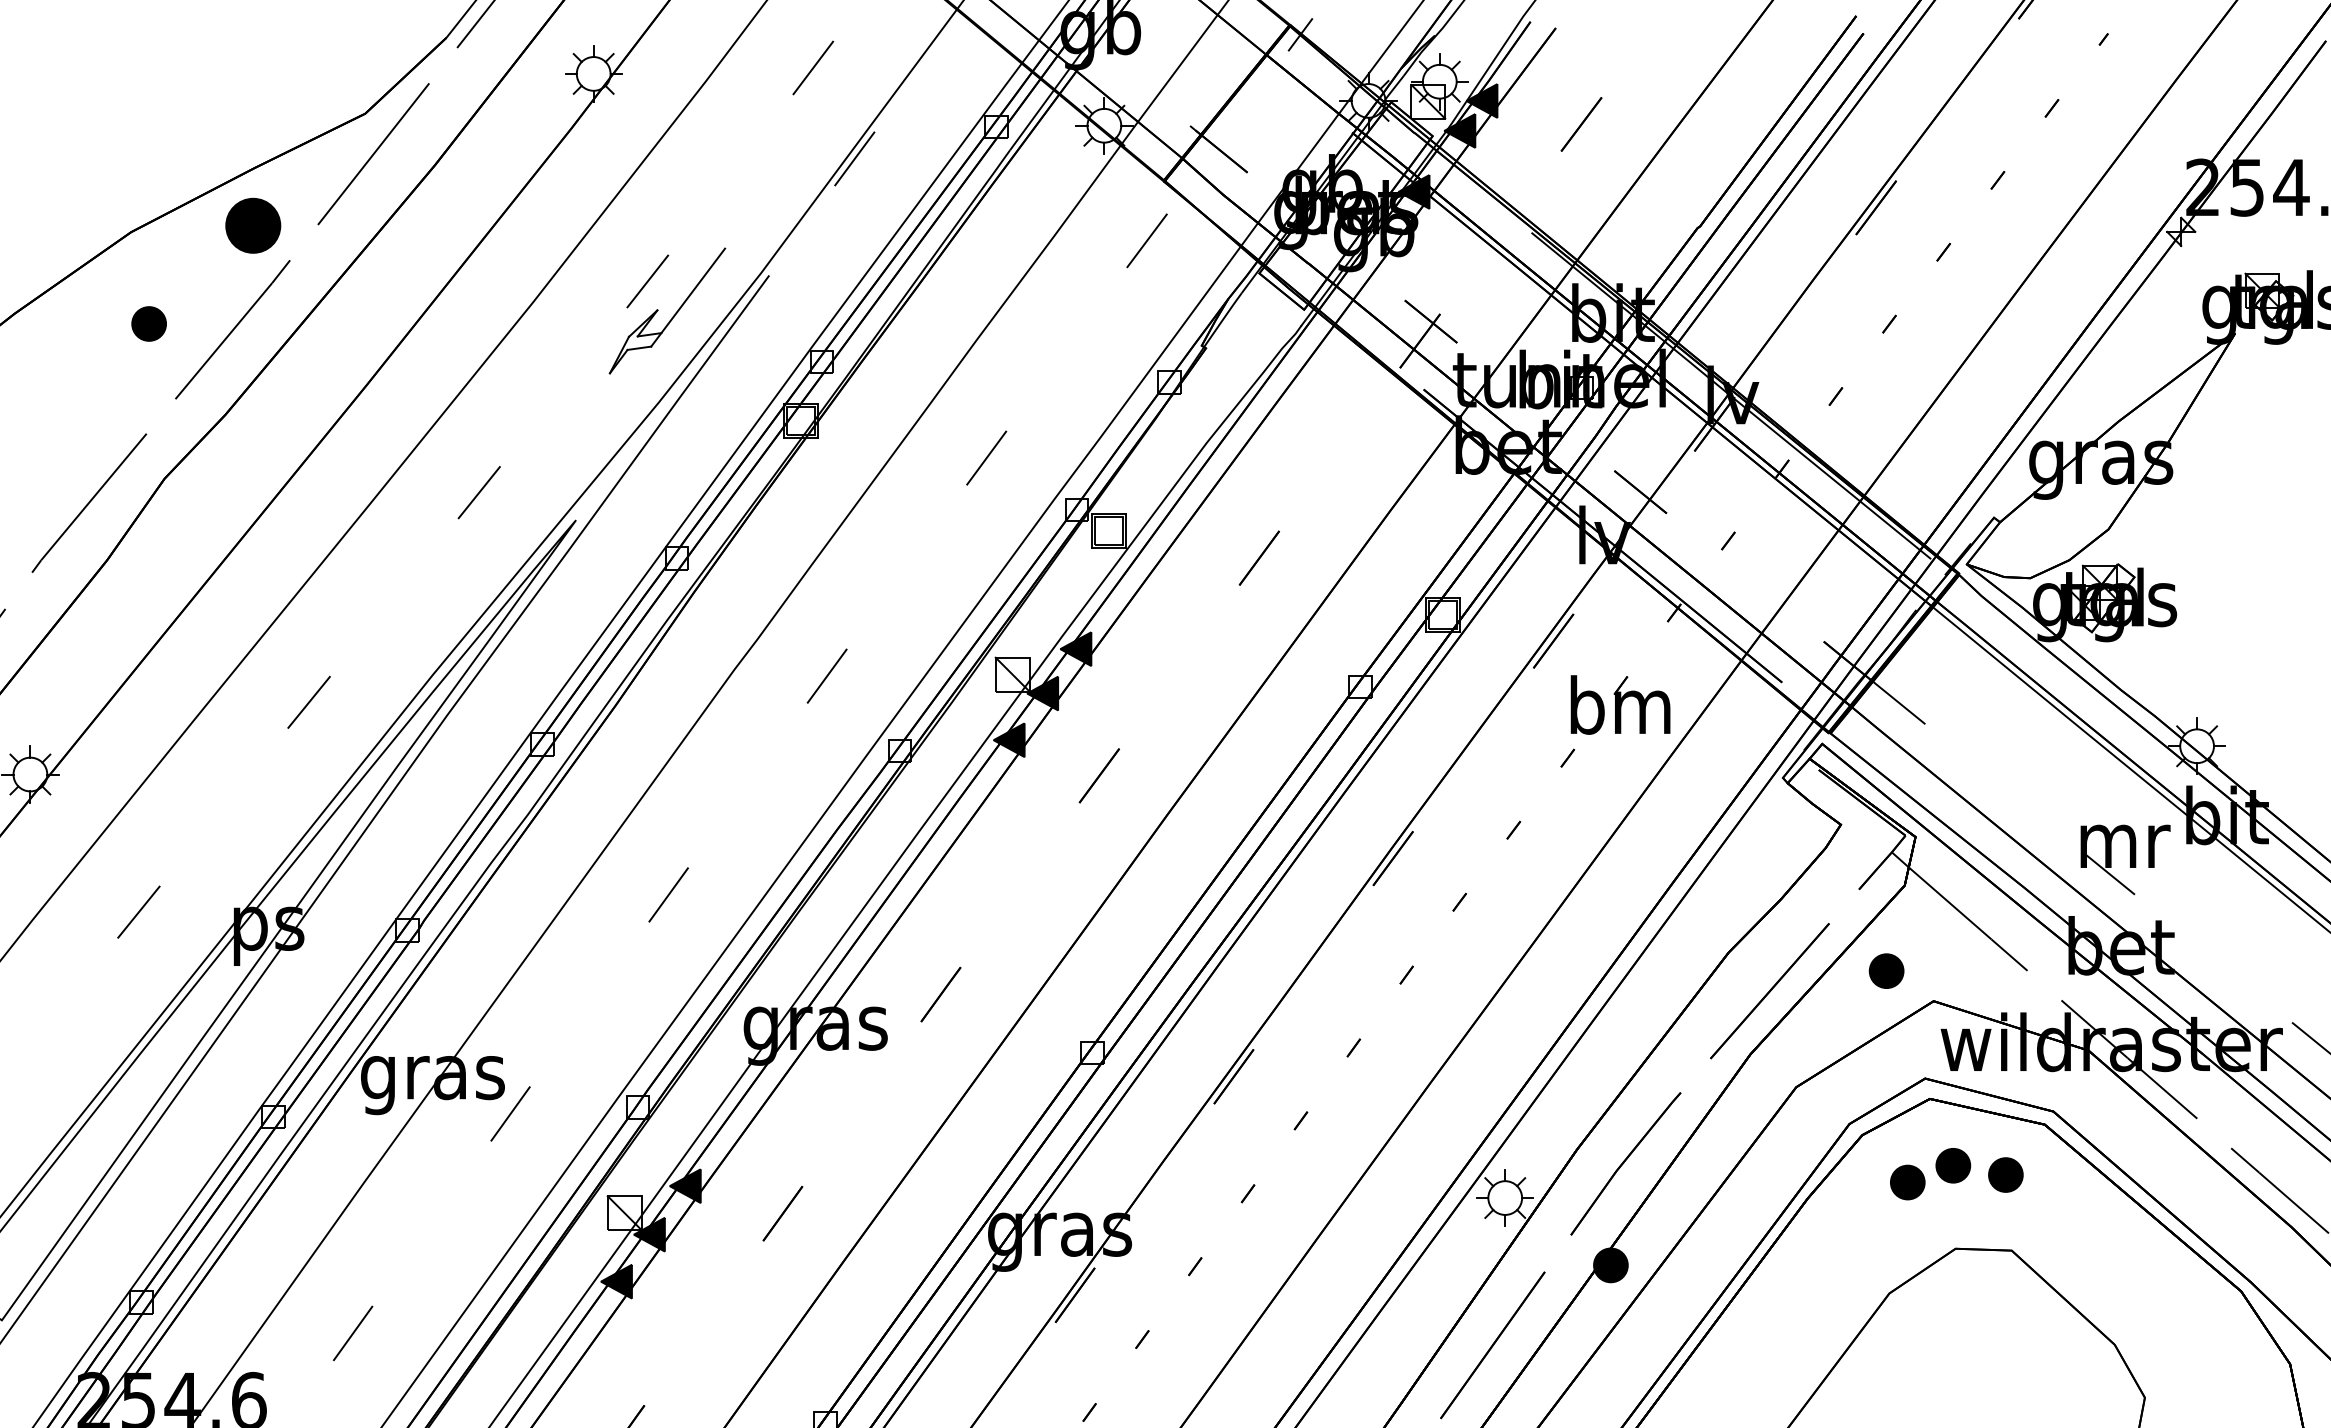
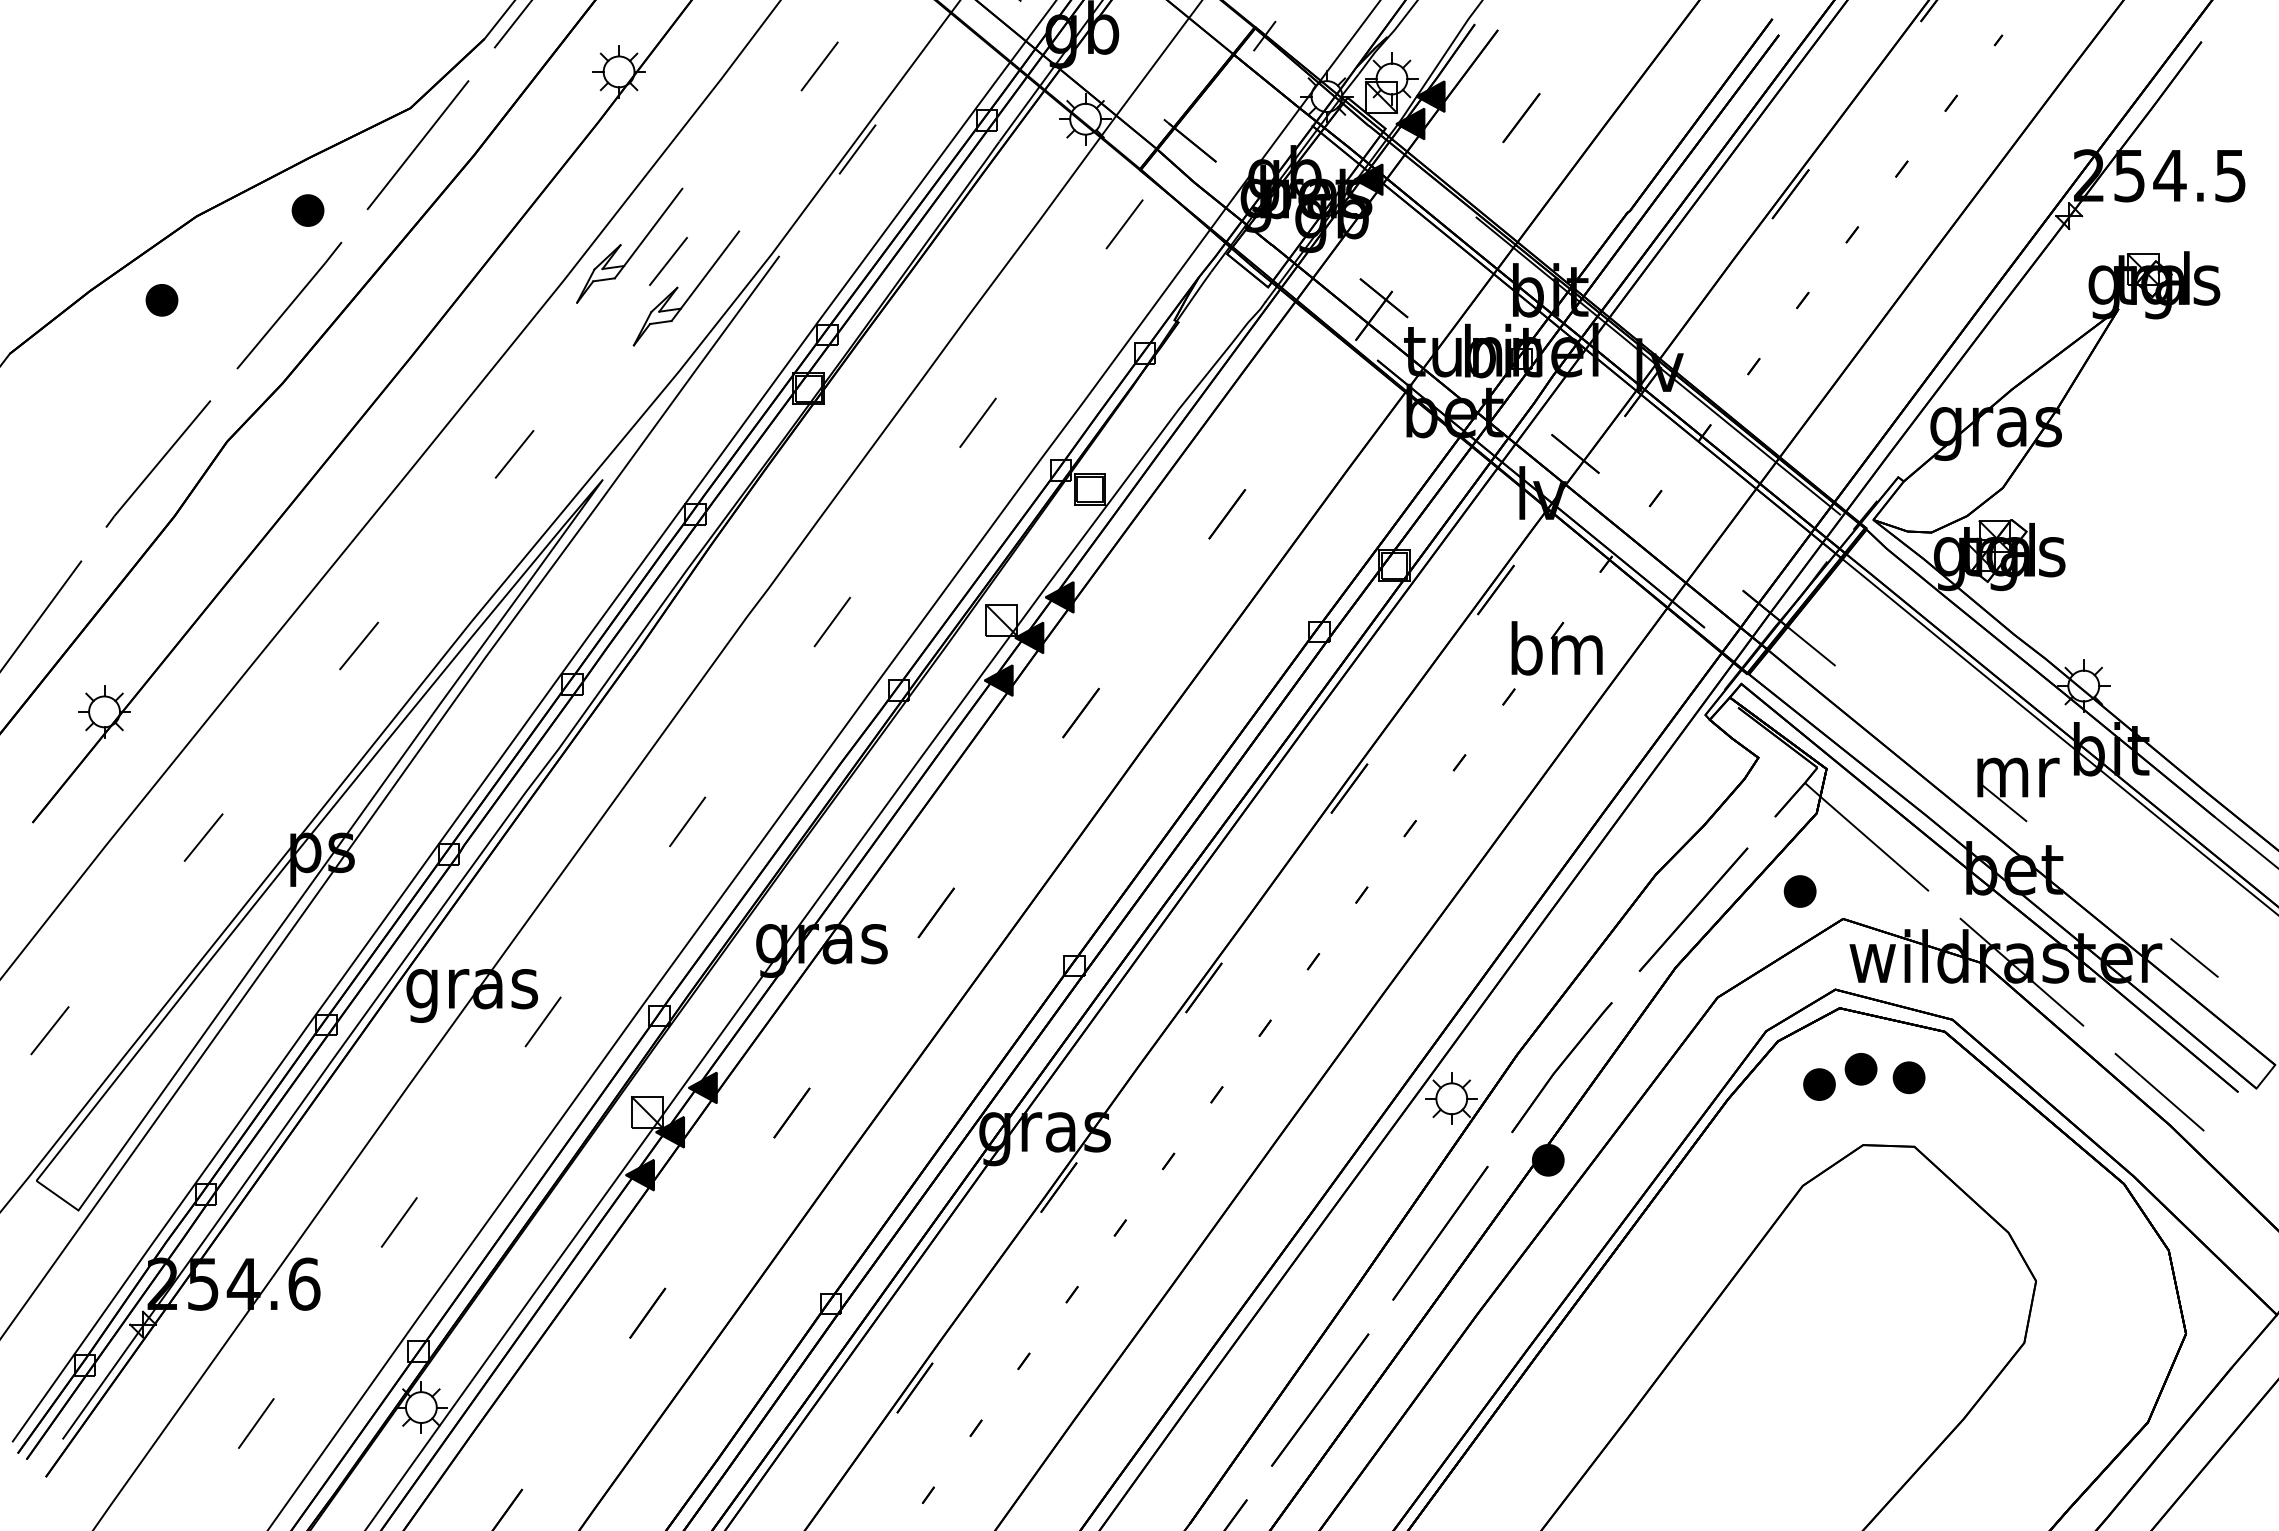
part: (252, 225) -> (307, 210), size x0.62
part: (610, 269) -> (634, 250), added
part: (148, 324) -> (161, 300), moved

